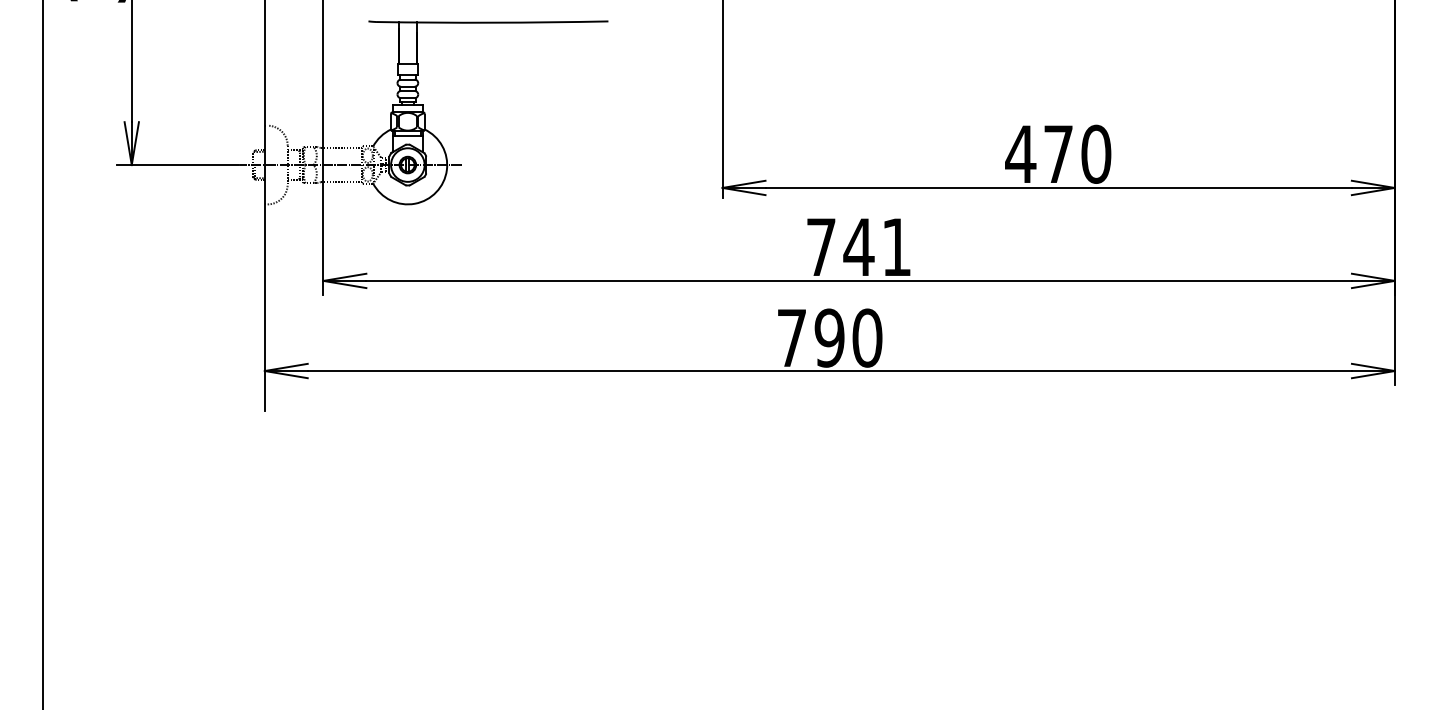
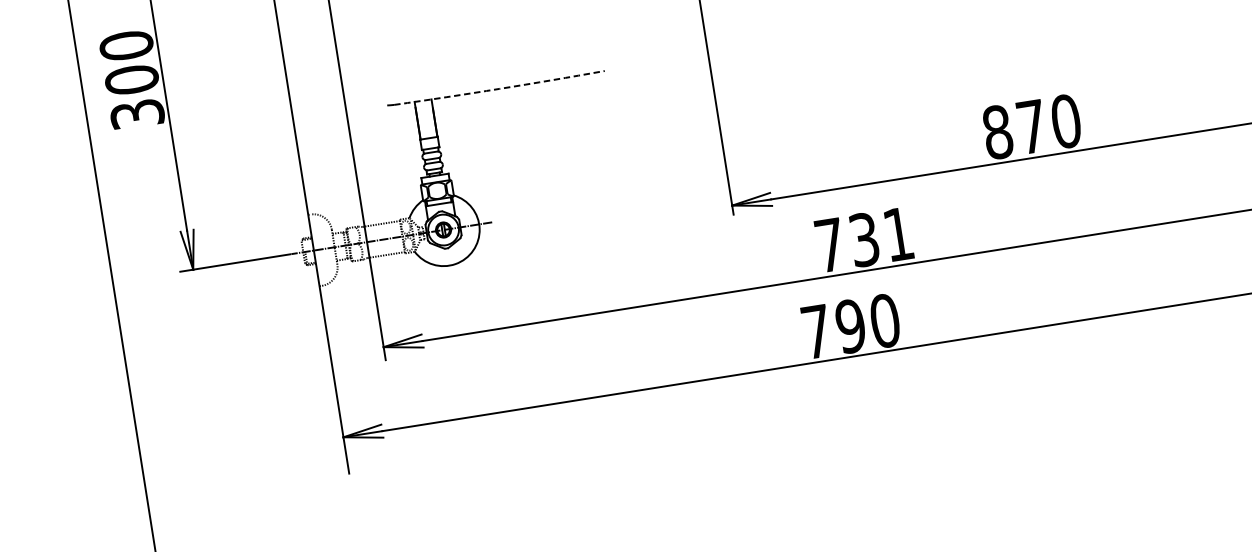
arc: (492, 22) -> (499, 88), solid -> dashed
text: (1020, 153) -> (997, 131), 470 -> 870
text: (858, 246) -> (863, 239), 741 -> 731

